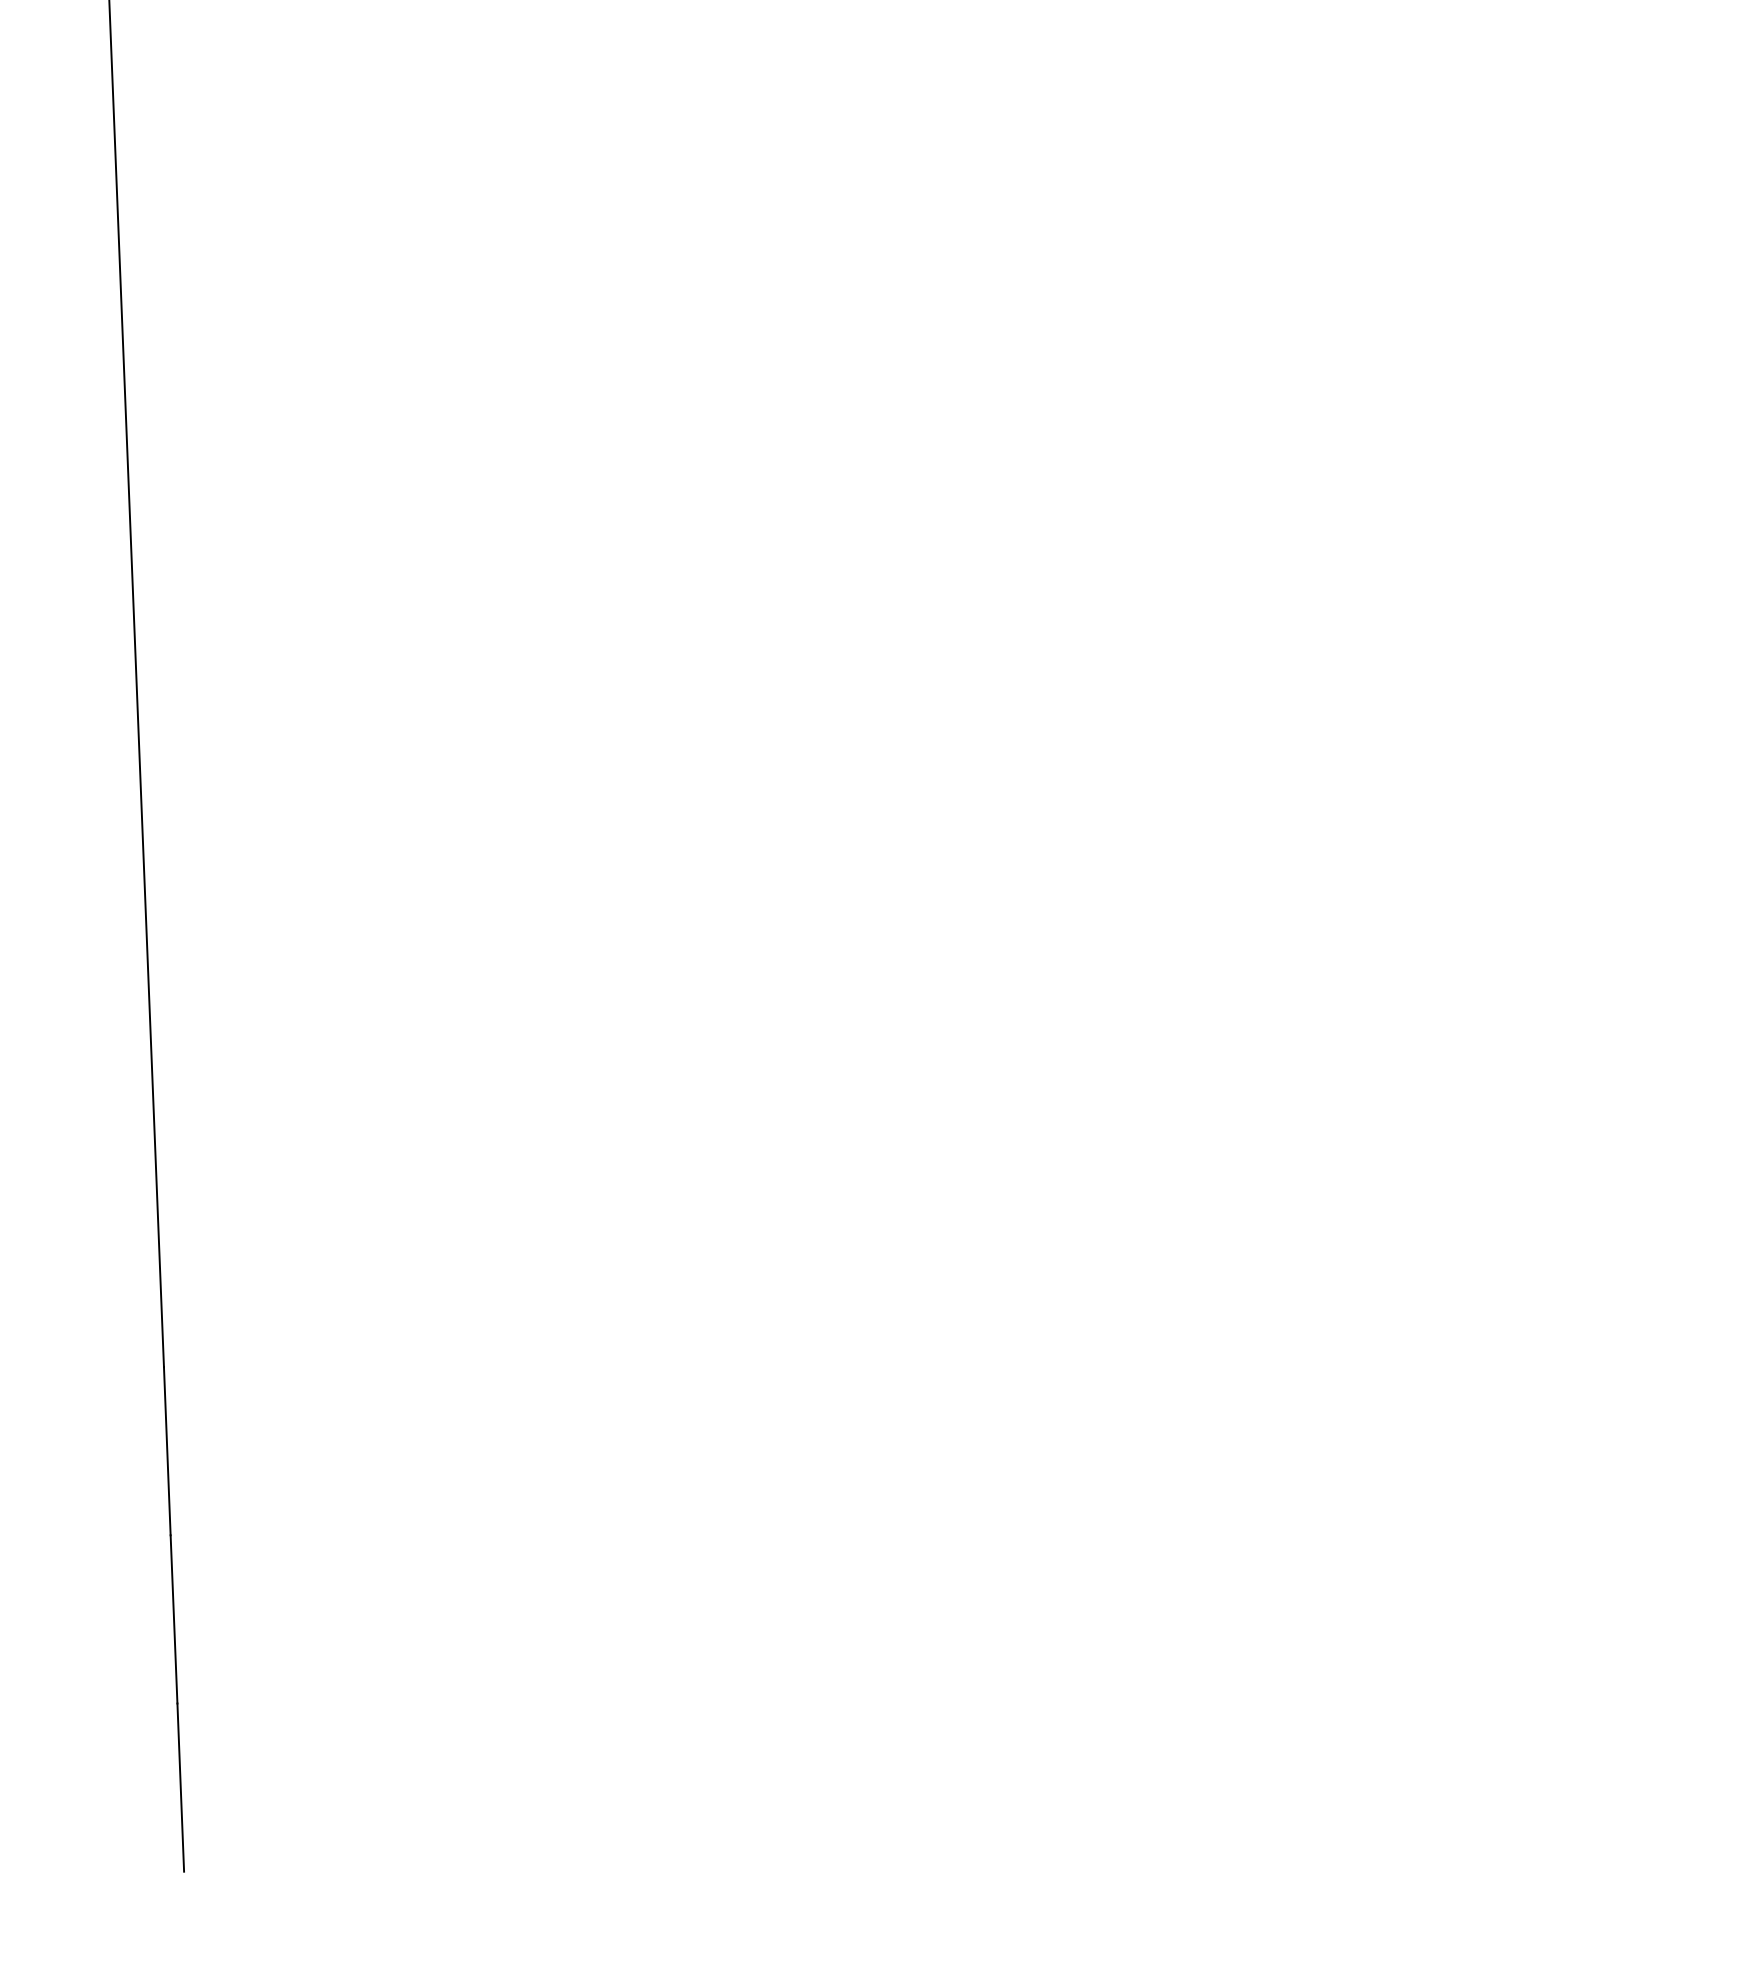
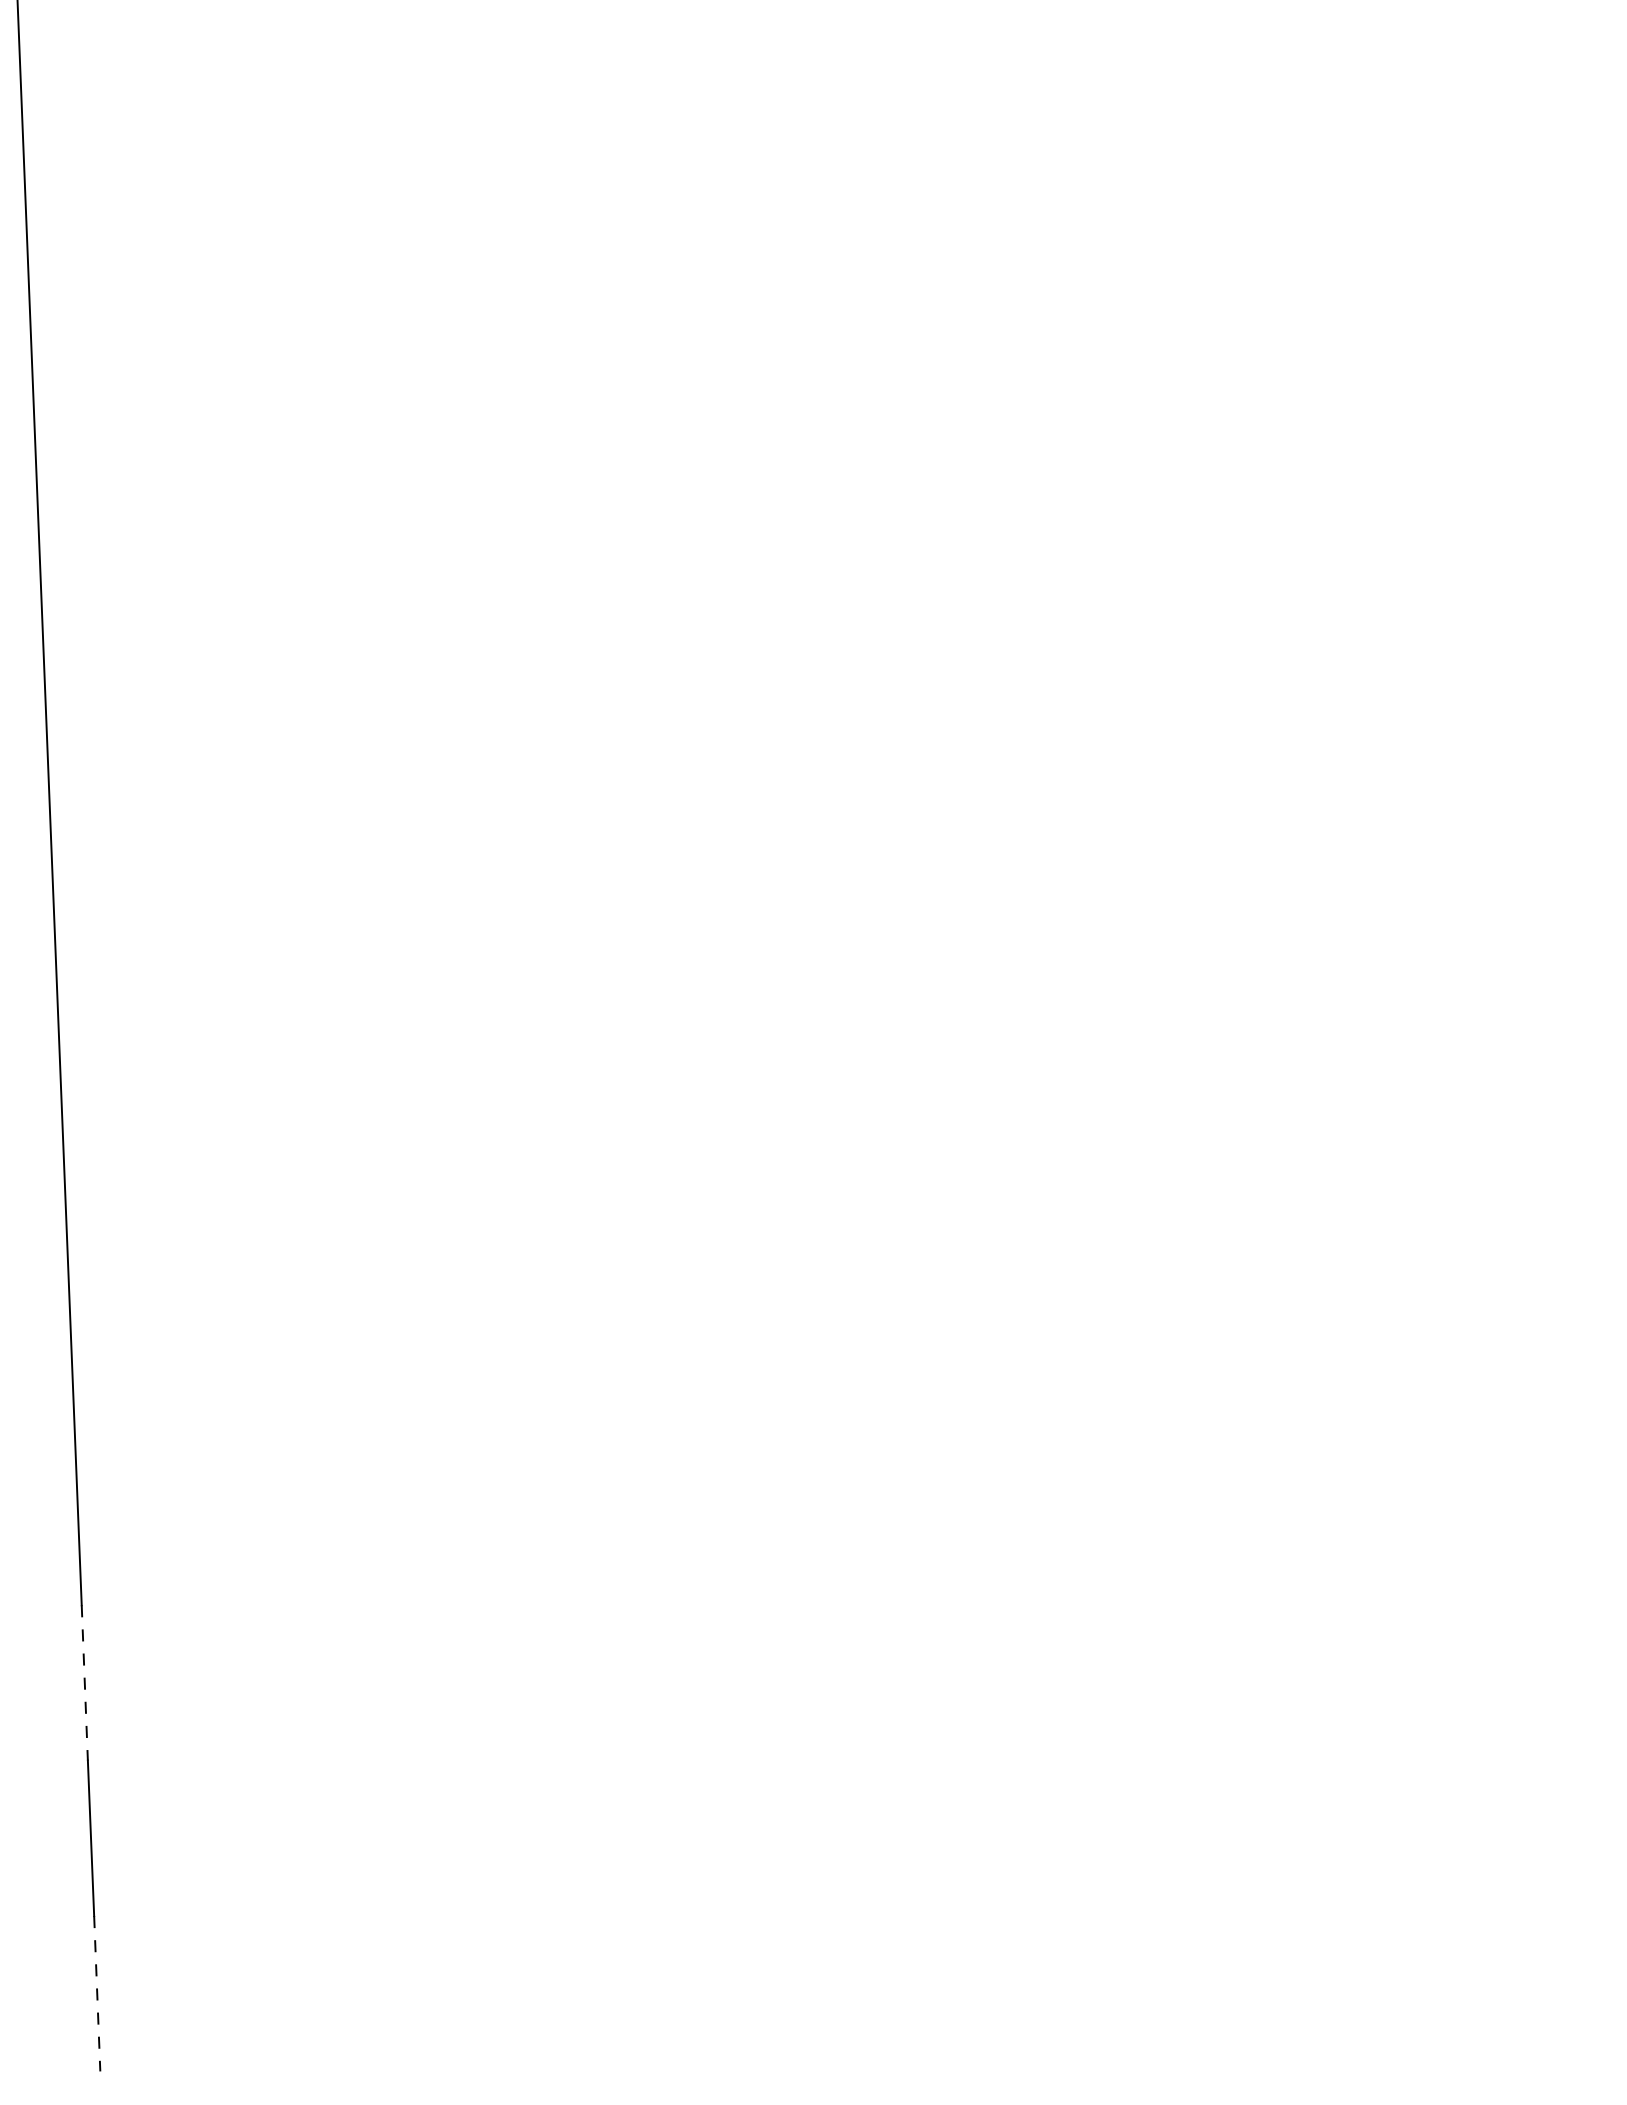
line: (166, 1450) -> (84, 1682), solid -> dashed
line: (181, 1787) -> (97, 1993), solid -> dashed

